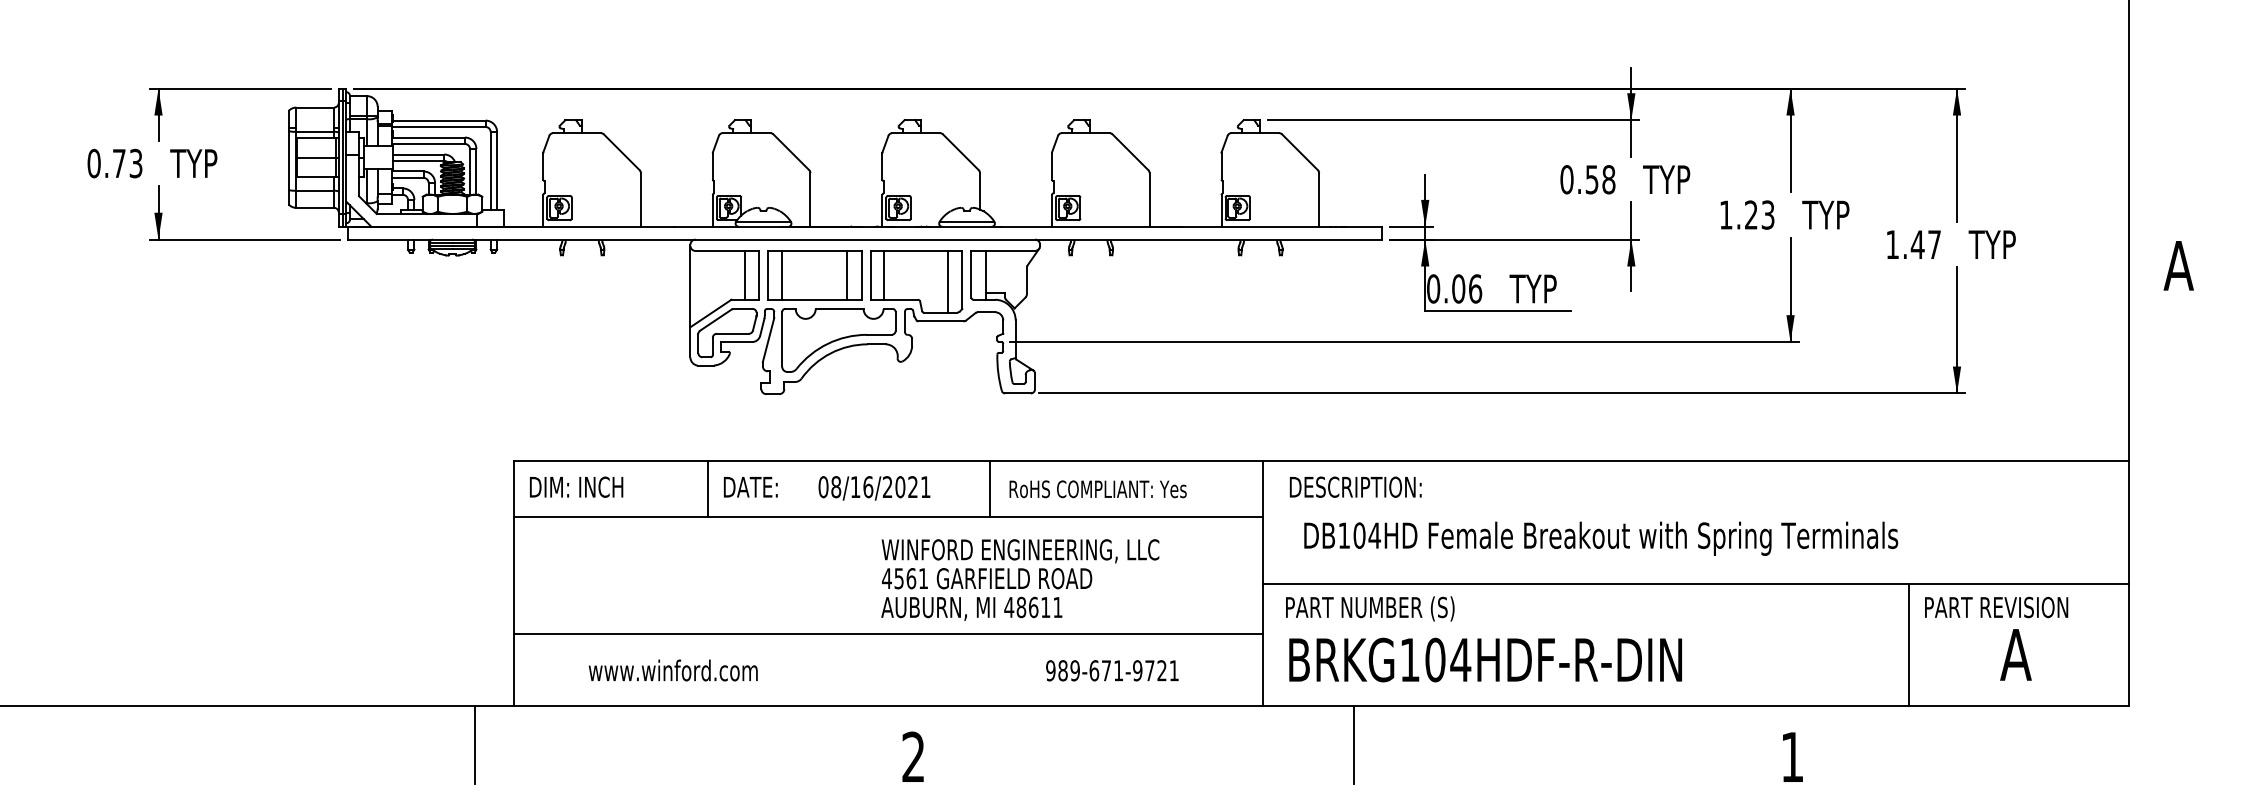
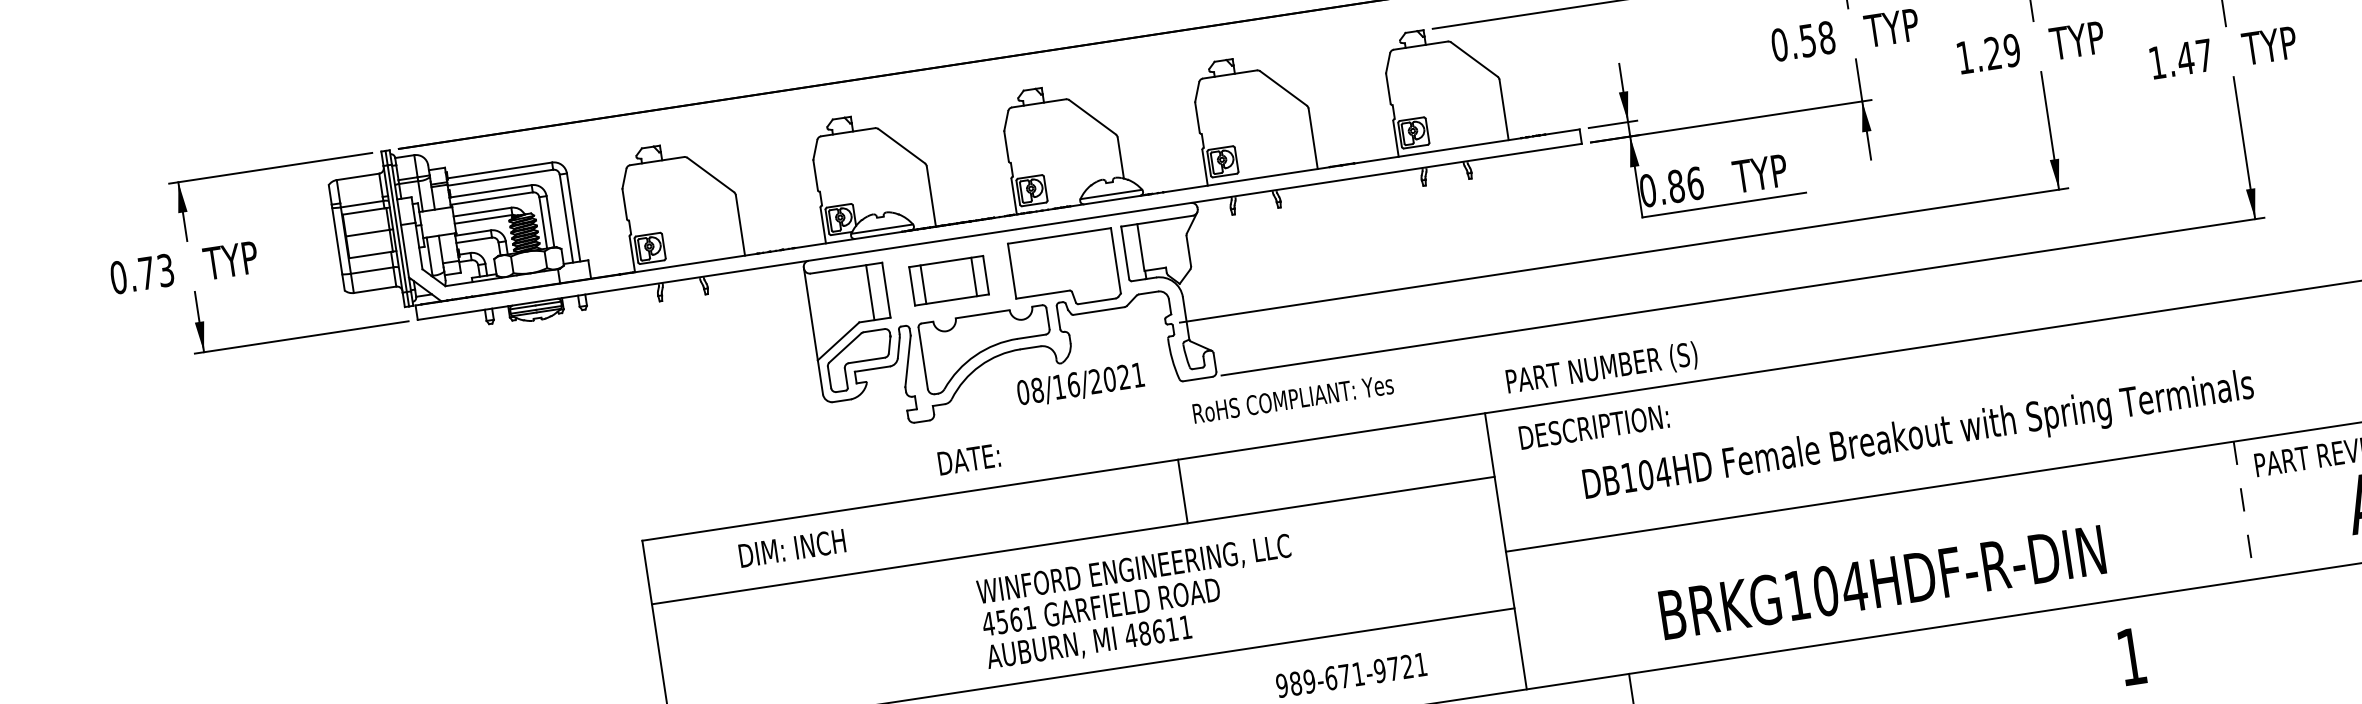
text: (1767, 214) -> (2011, 49), 1.23 -> 1.29
line: (883, 274) -> (1026, 268), removed
part: (814, 275) -> (948, 280), size x0.7
line: (948, 281) -> (1100, 264), removed
text: (1458, 289) -> (1676, 187), 0.06 -> 0.86
text: (576, 486) -> (792, 547), moved
text: (750, 487) -> (968, 459), moved
line: (707, 488) -> (864, 538), removed
text: (874, 488) -> (1080, 385), moved
text: (1097, 489) -> (1292, 399), moved
text: (1601, 538) -> (1919, 437), moved
text: (1020, 579) -> (1138, 602), moved
text: (1370, 608) -> (1602, 368), moved
line: (1909, 645) -> (2244, 511), solid -> dashed
text: (1485, 659) -> (1882, 581), moved

